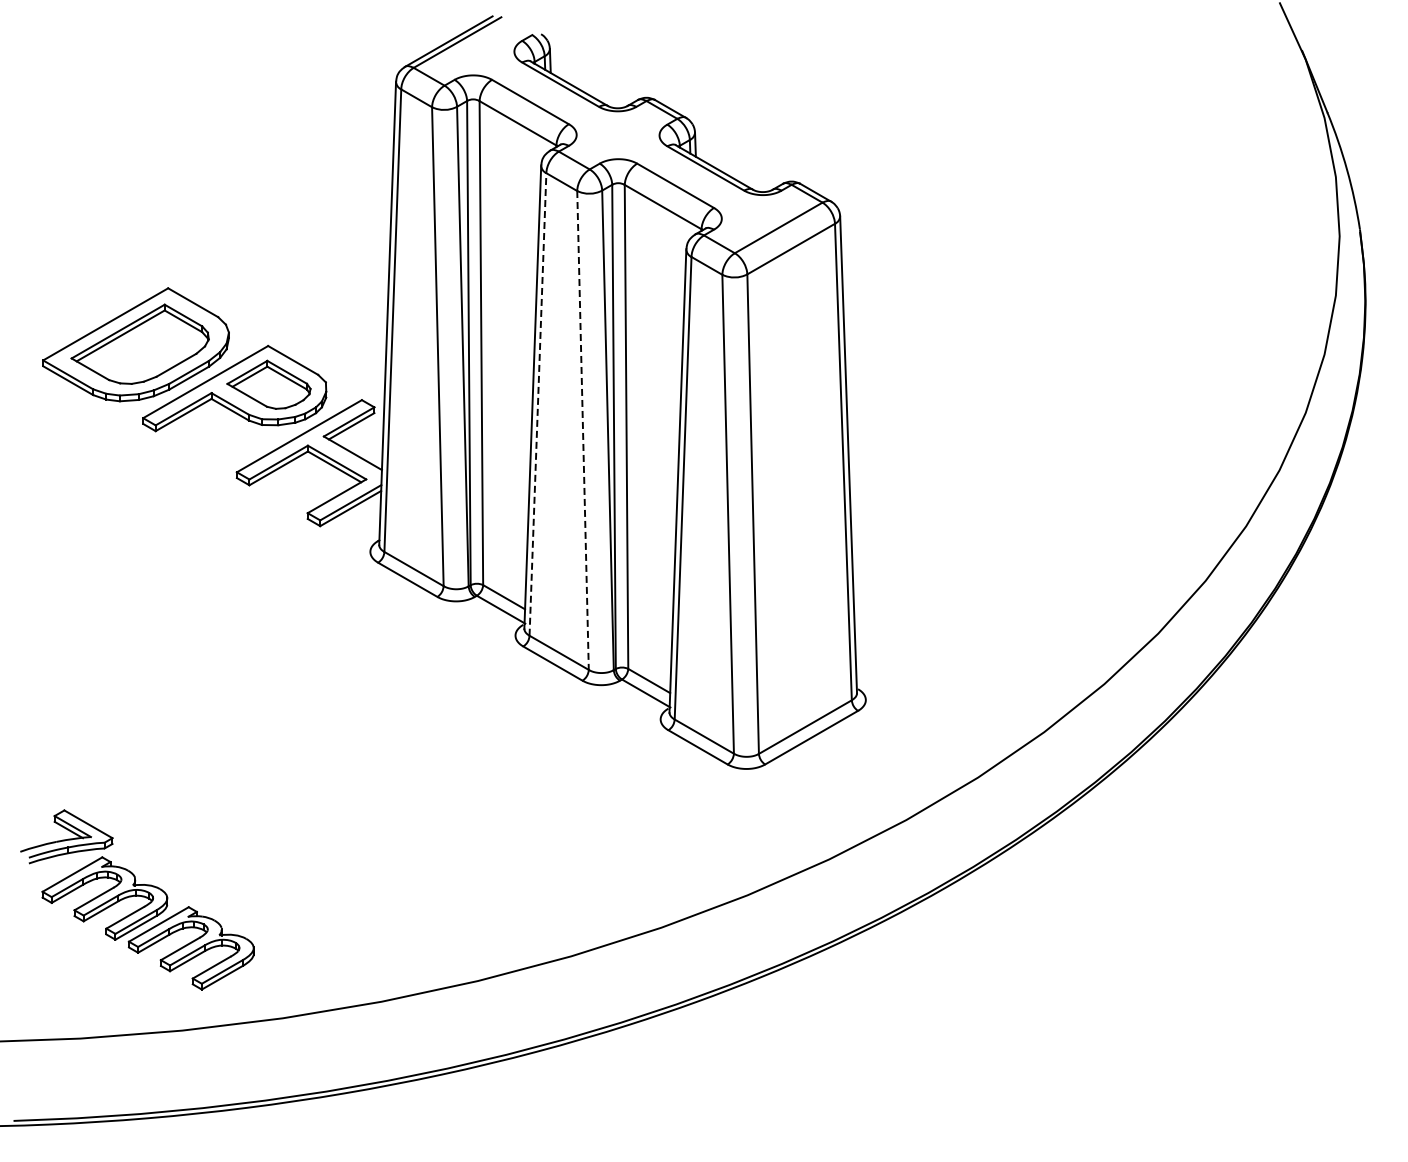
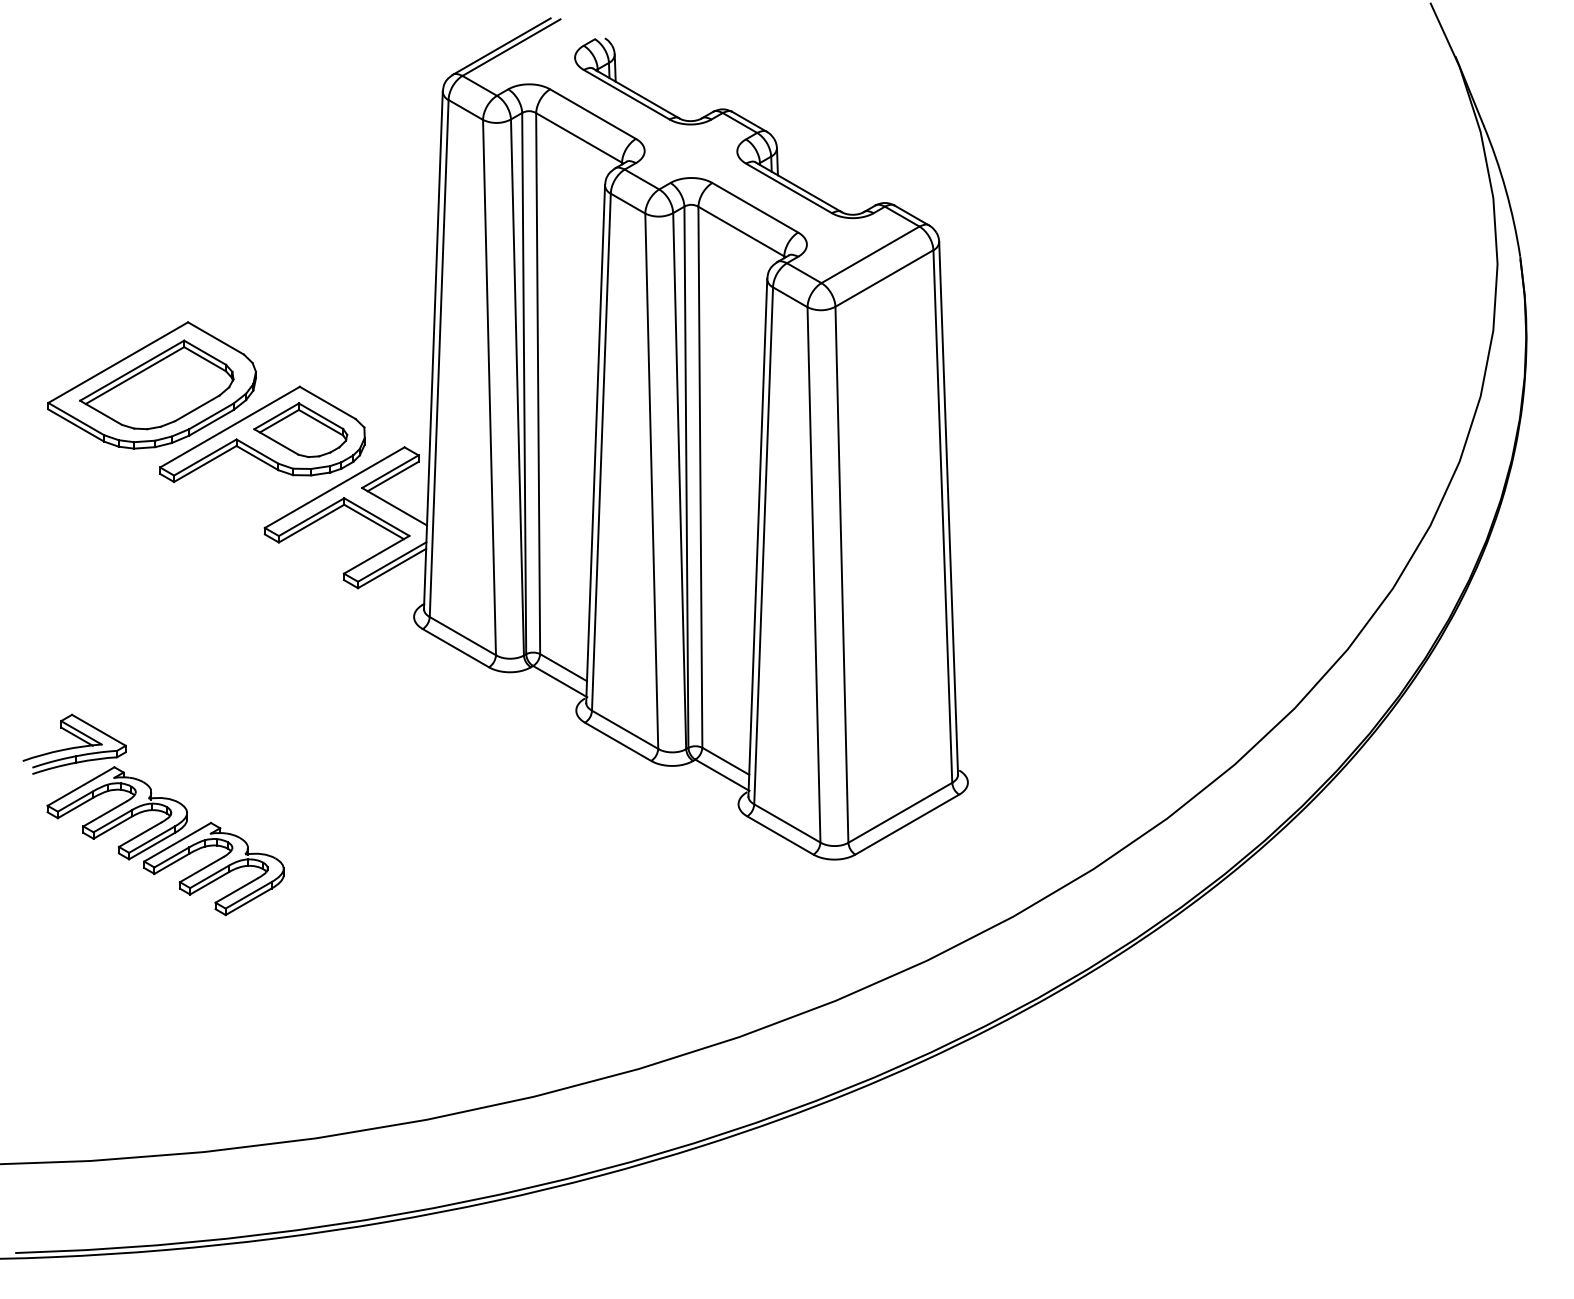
line: (537, 403) -> (600, 451), dashed -> solid
line: (583, 430) -> (652, 481), dashed -> solid
part: (137, 899) -> (153, 814), moved

